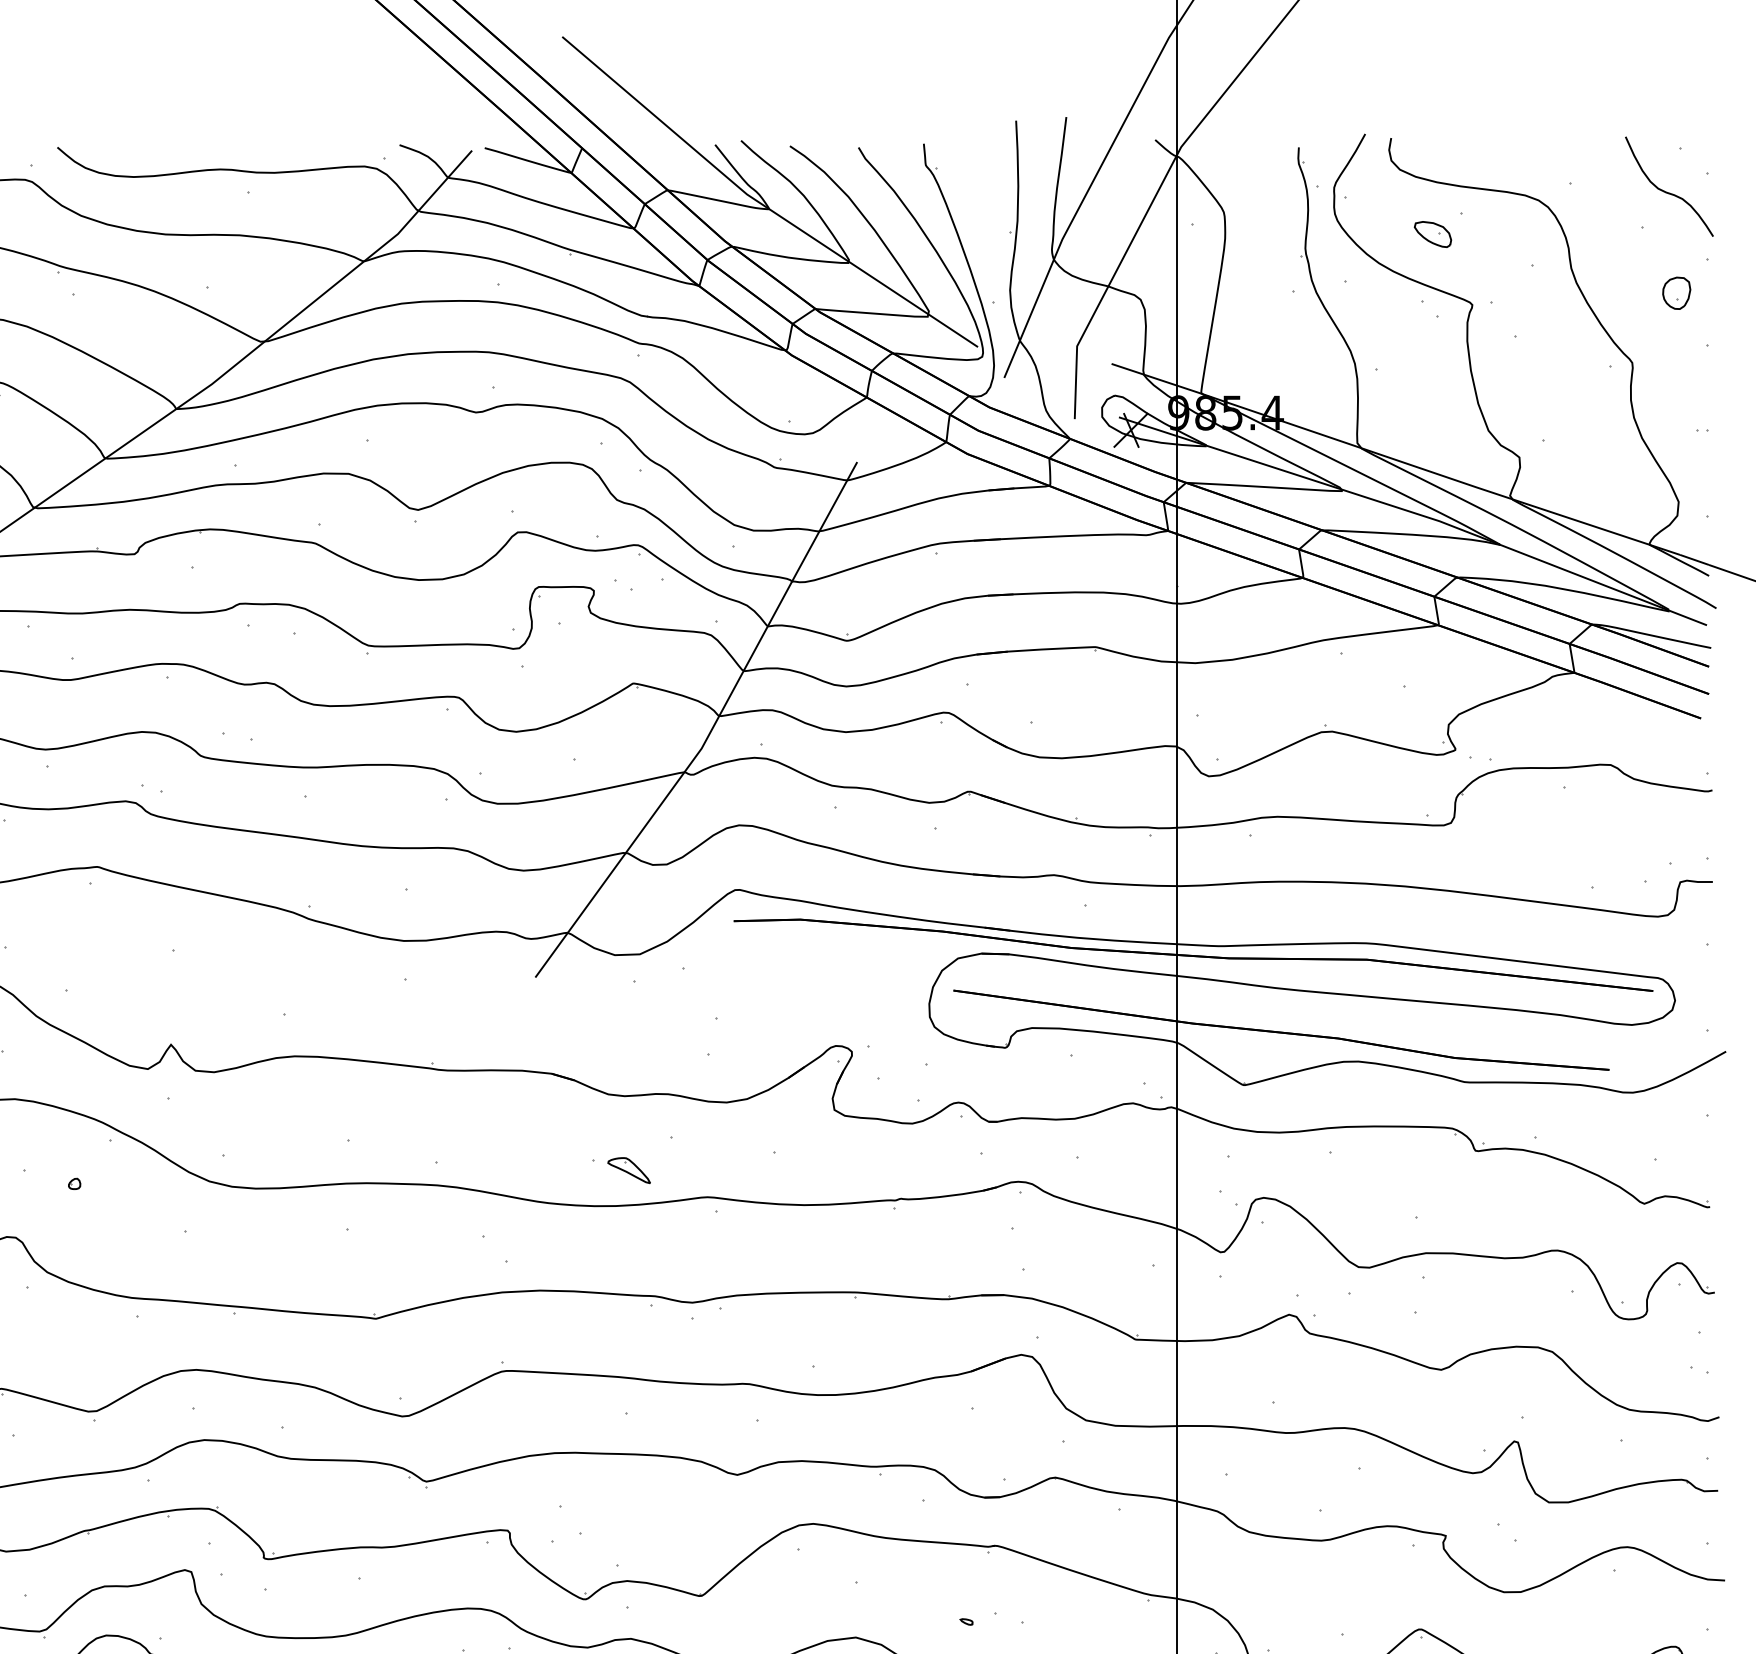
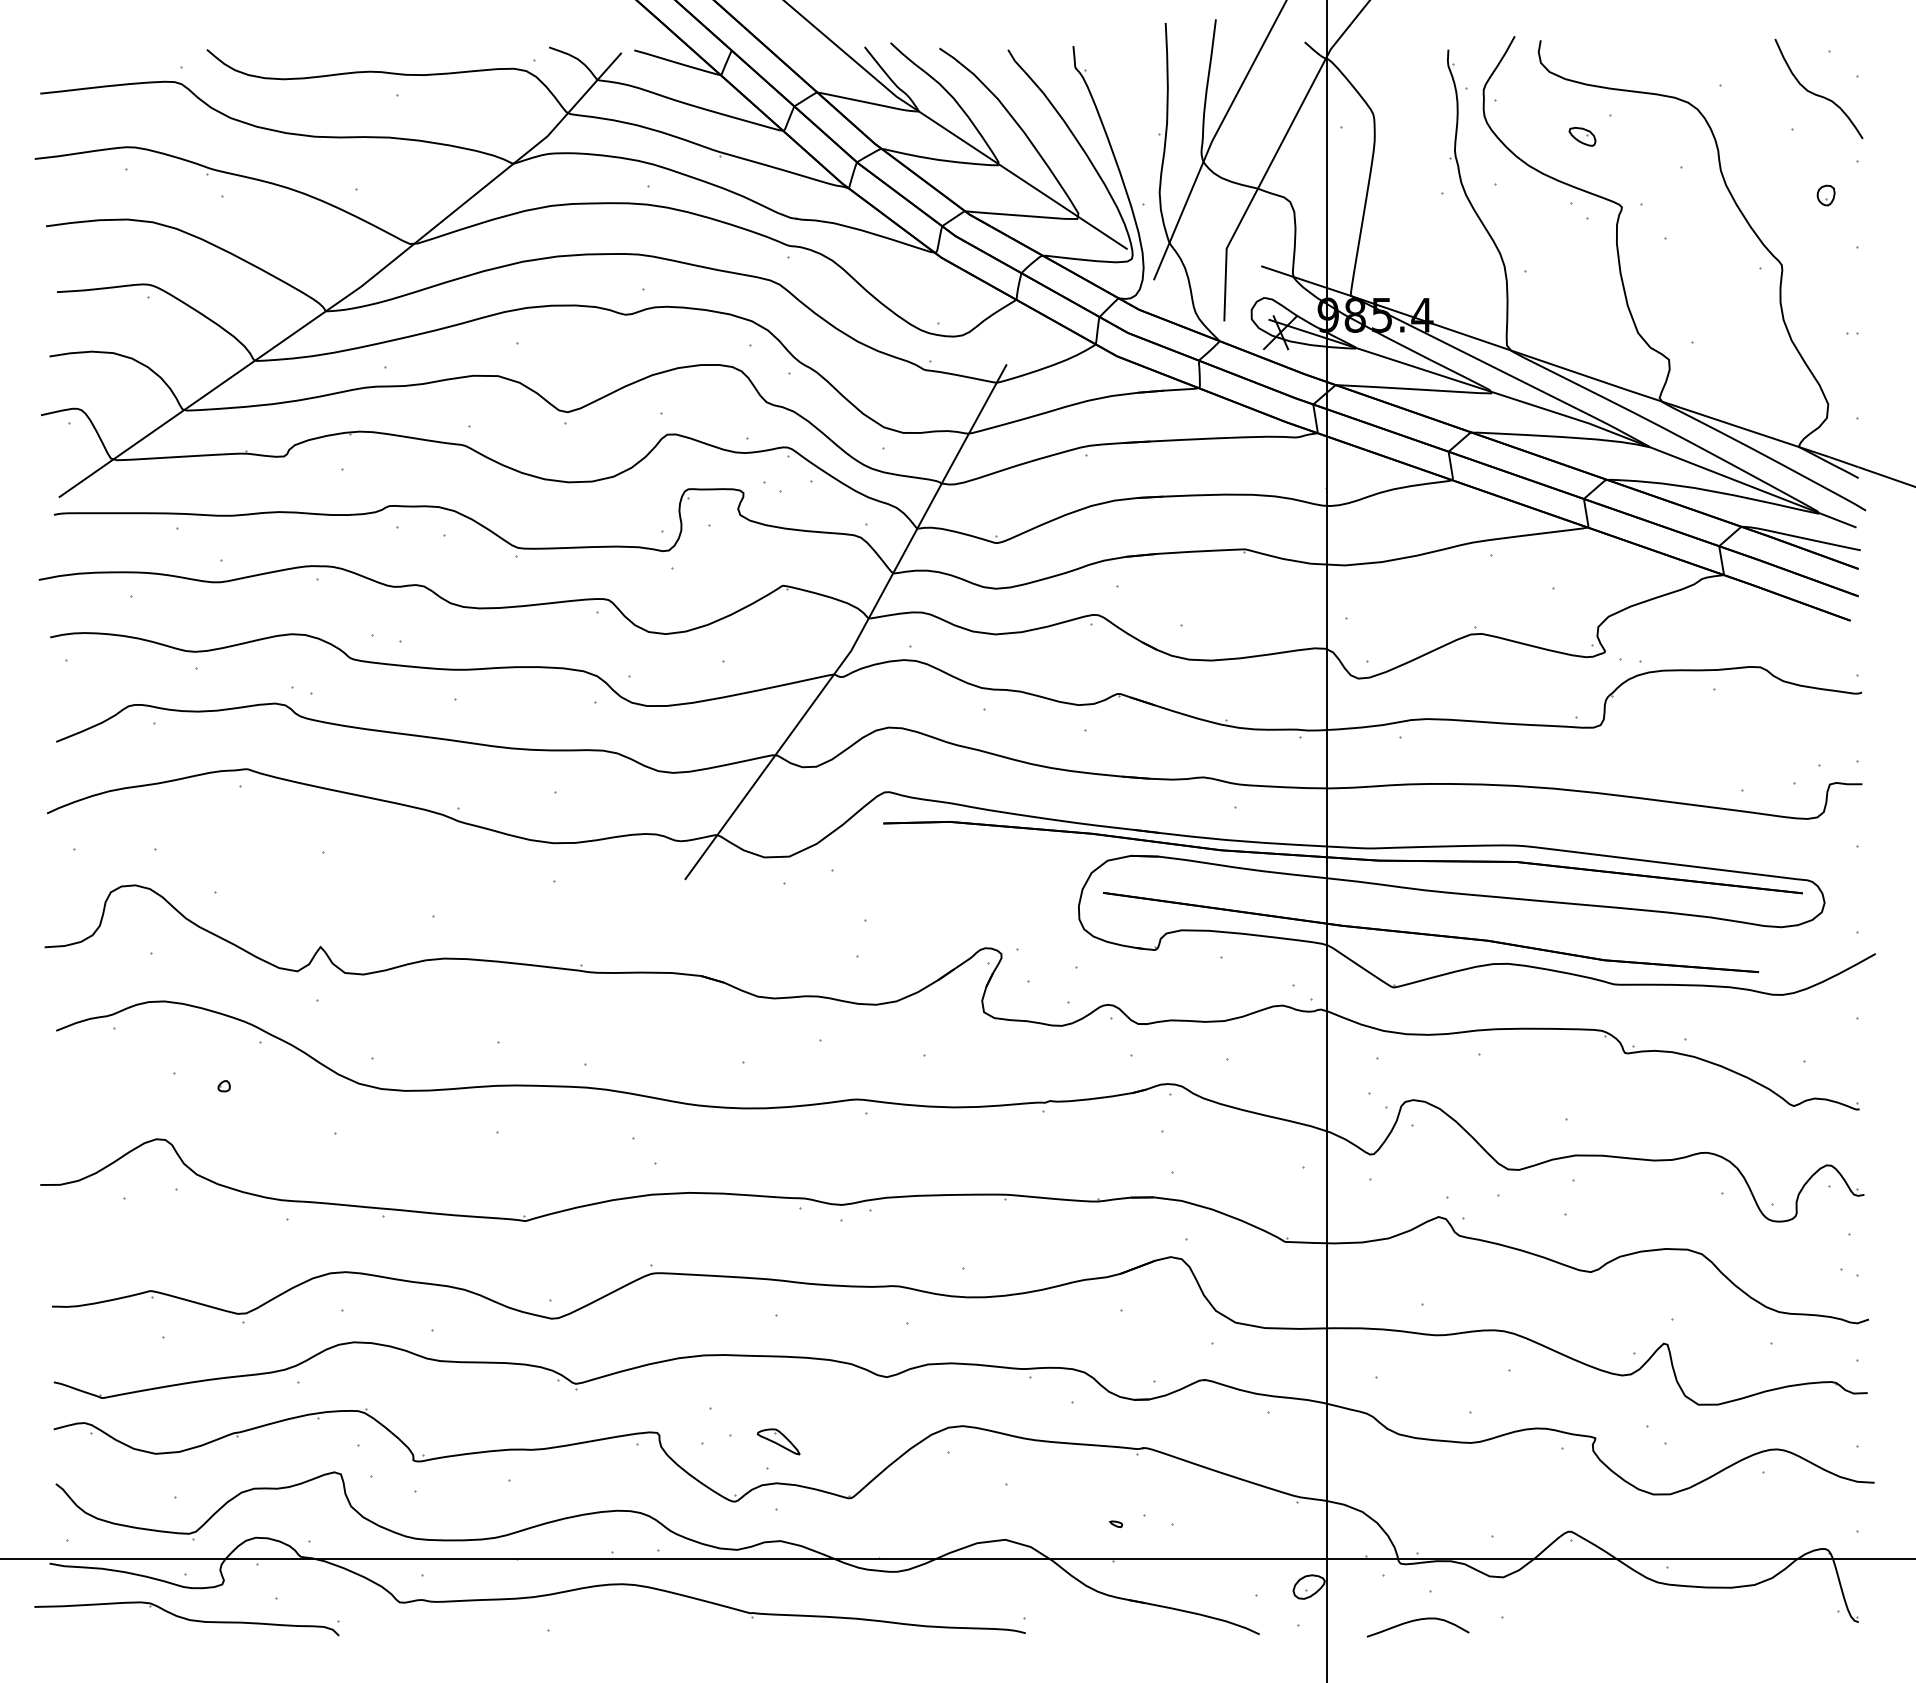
part: (1432, 234) -> (1582, 136), size x0.71
part: (1675, 293) -> (1825, 195), size x0.62
part: (628, 1170) -> (778, 1441), moved

